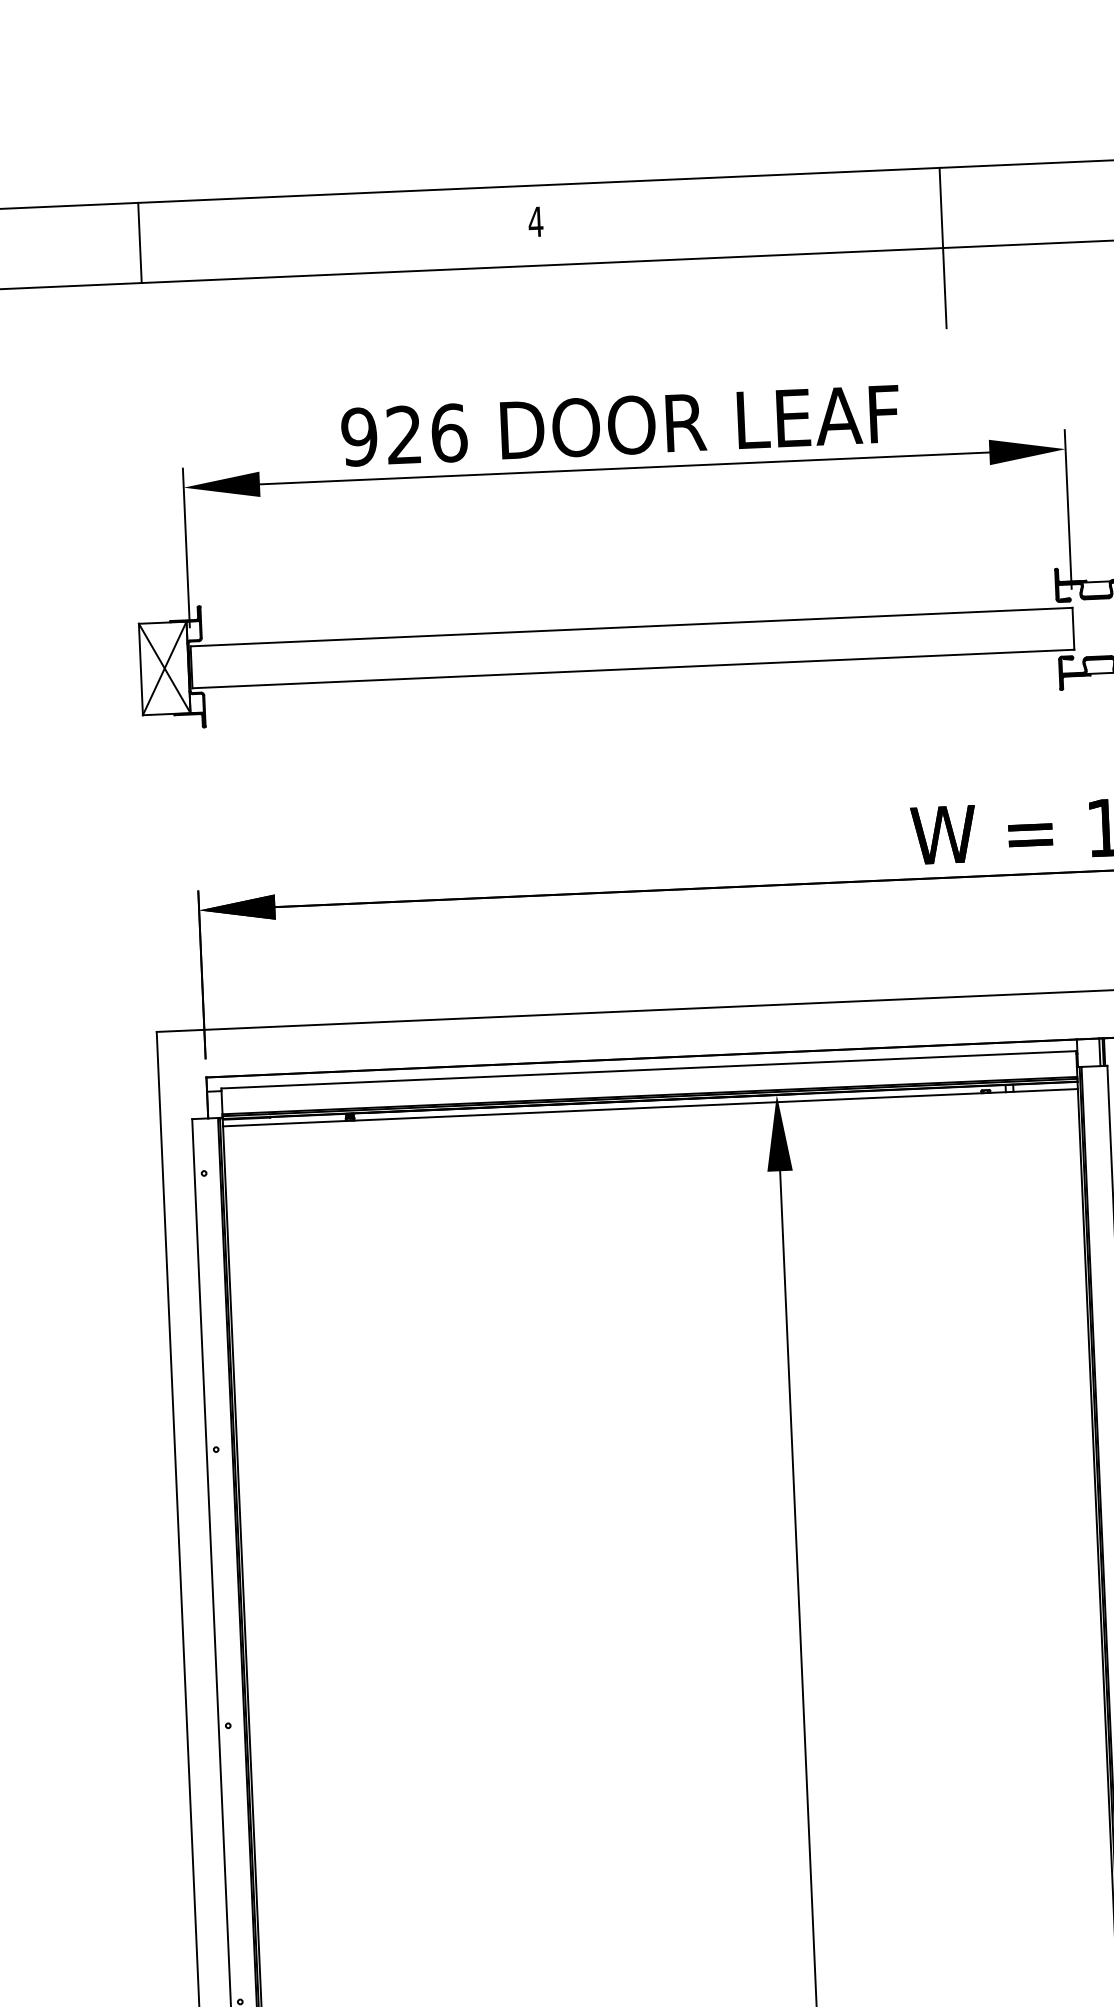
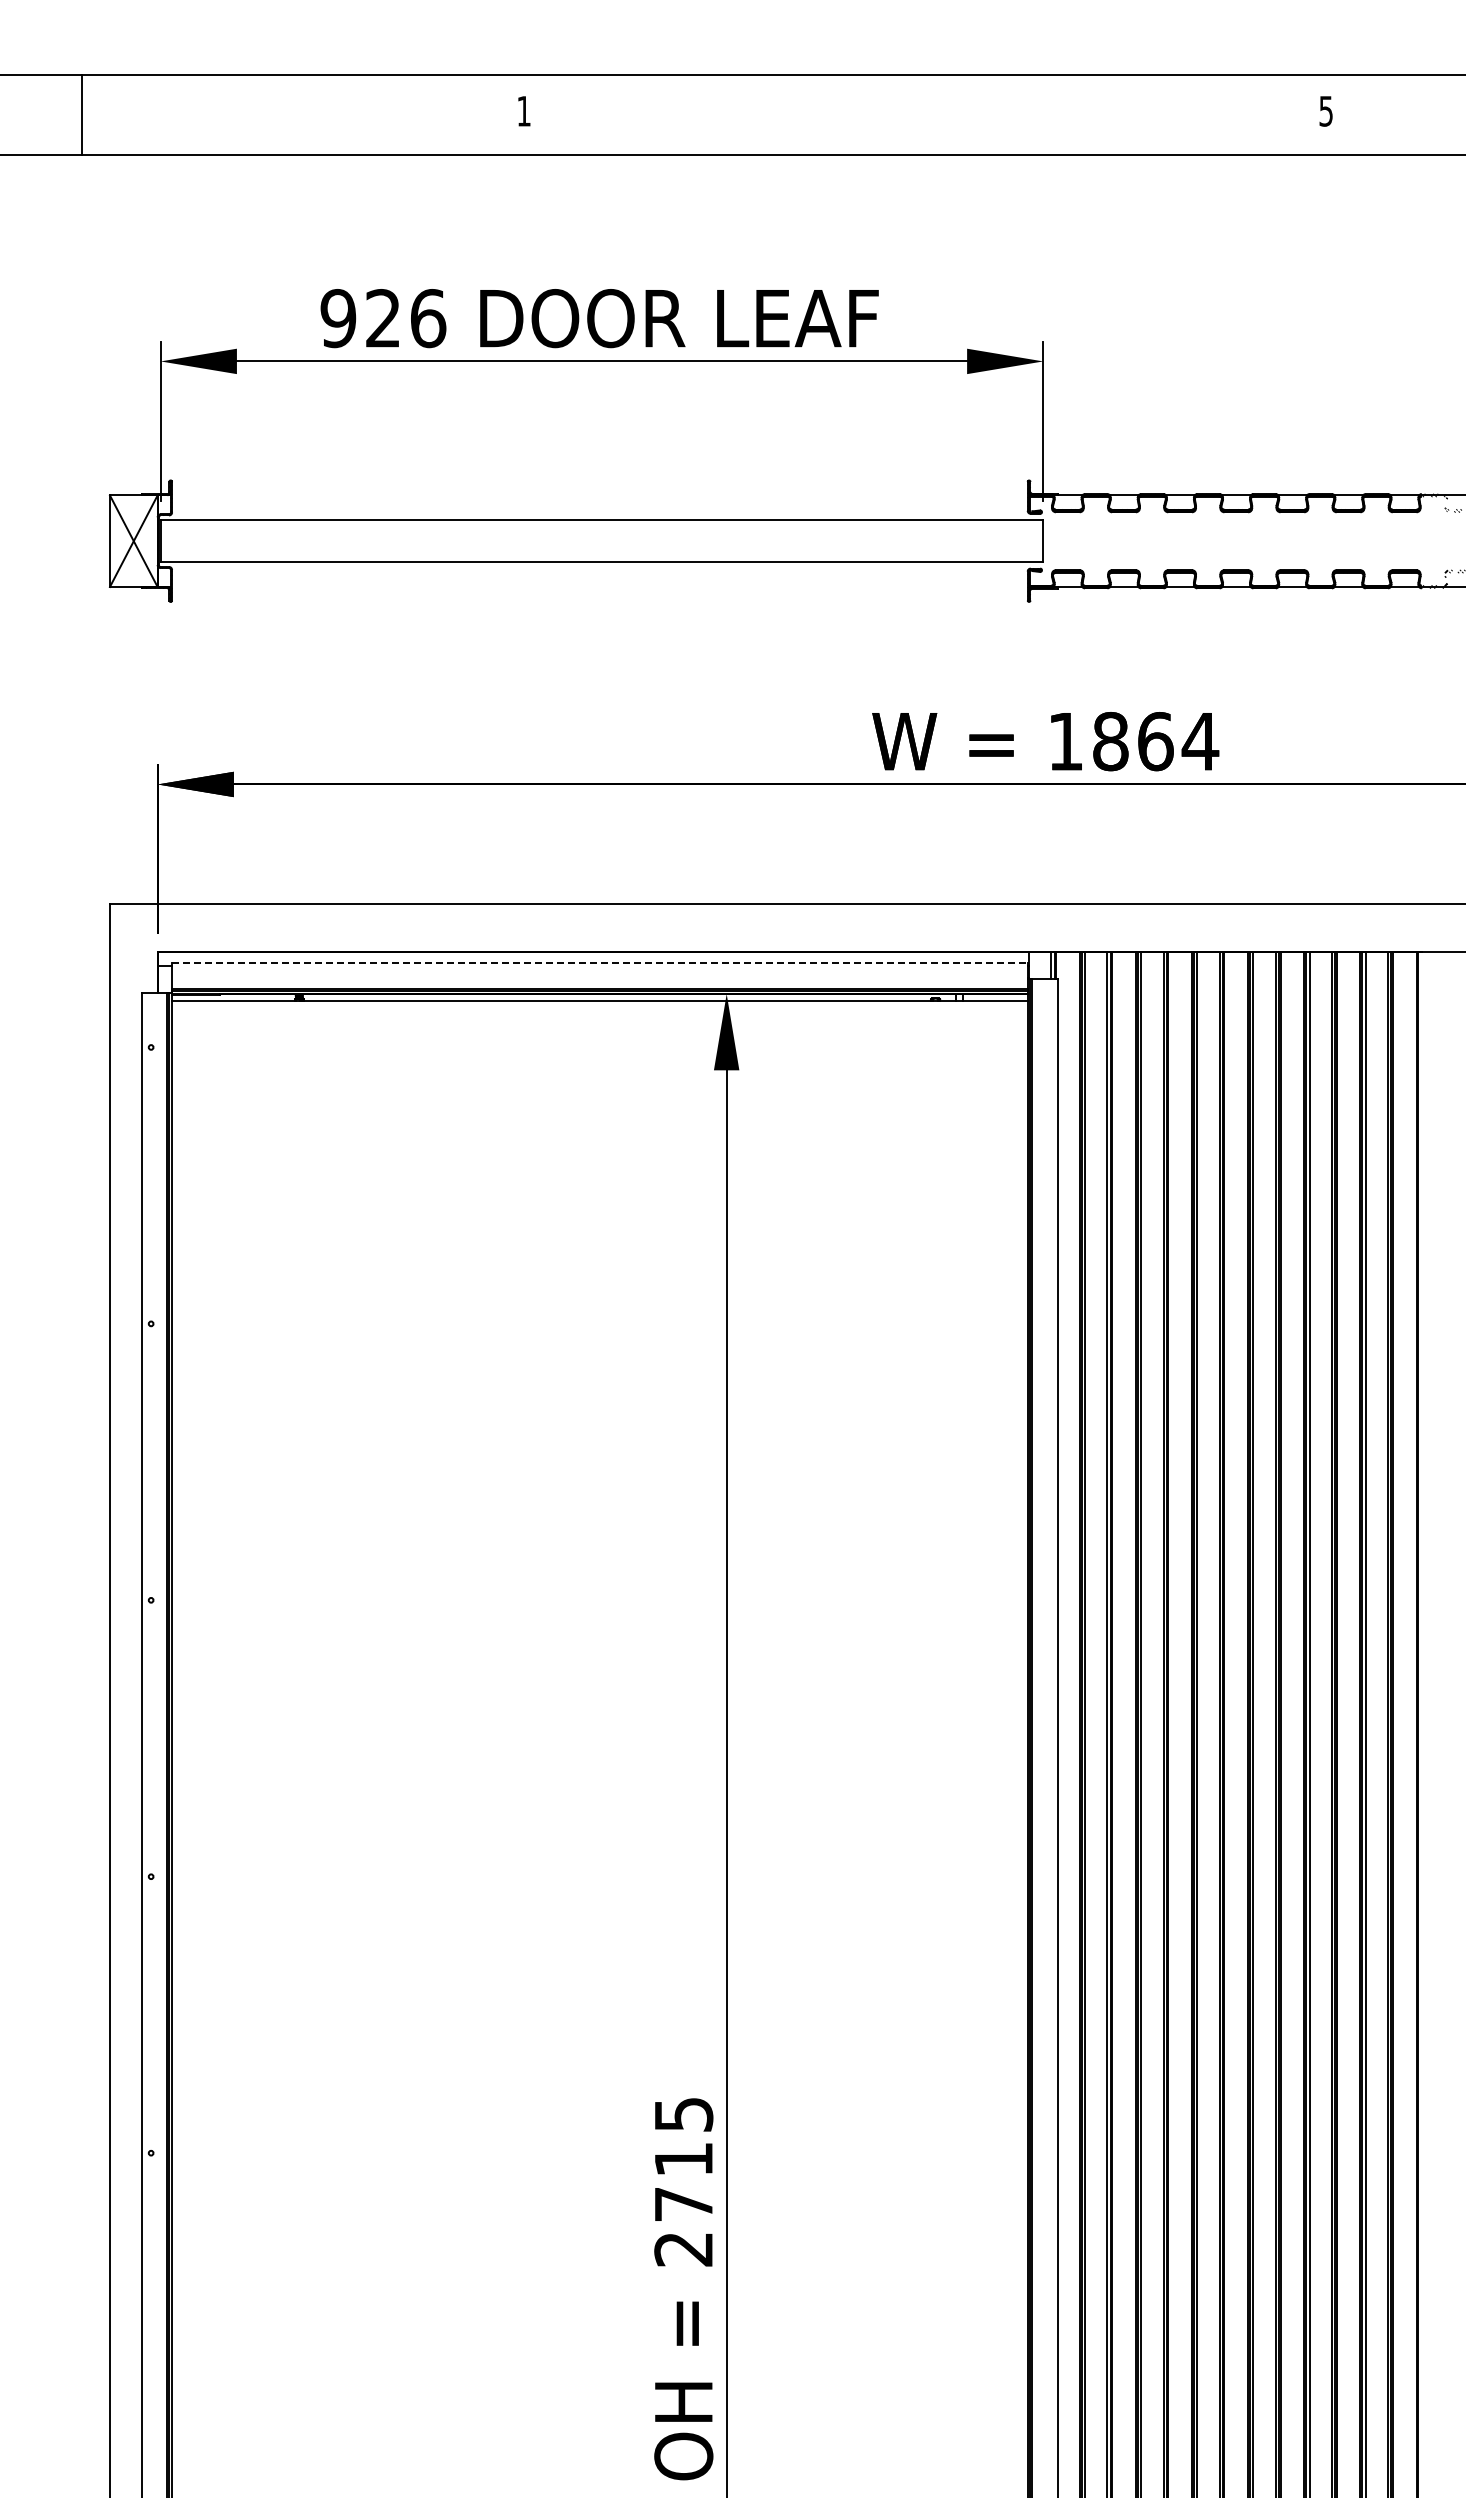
text: (535, 222) -> (523, 111), 4 -> 1
line: (139, 242) -> (81, 114), moved
line: (942, 247) -> (929, 154), removed
line: (648, 1070) -> (599, 963), solid -> dashed

